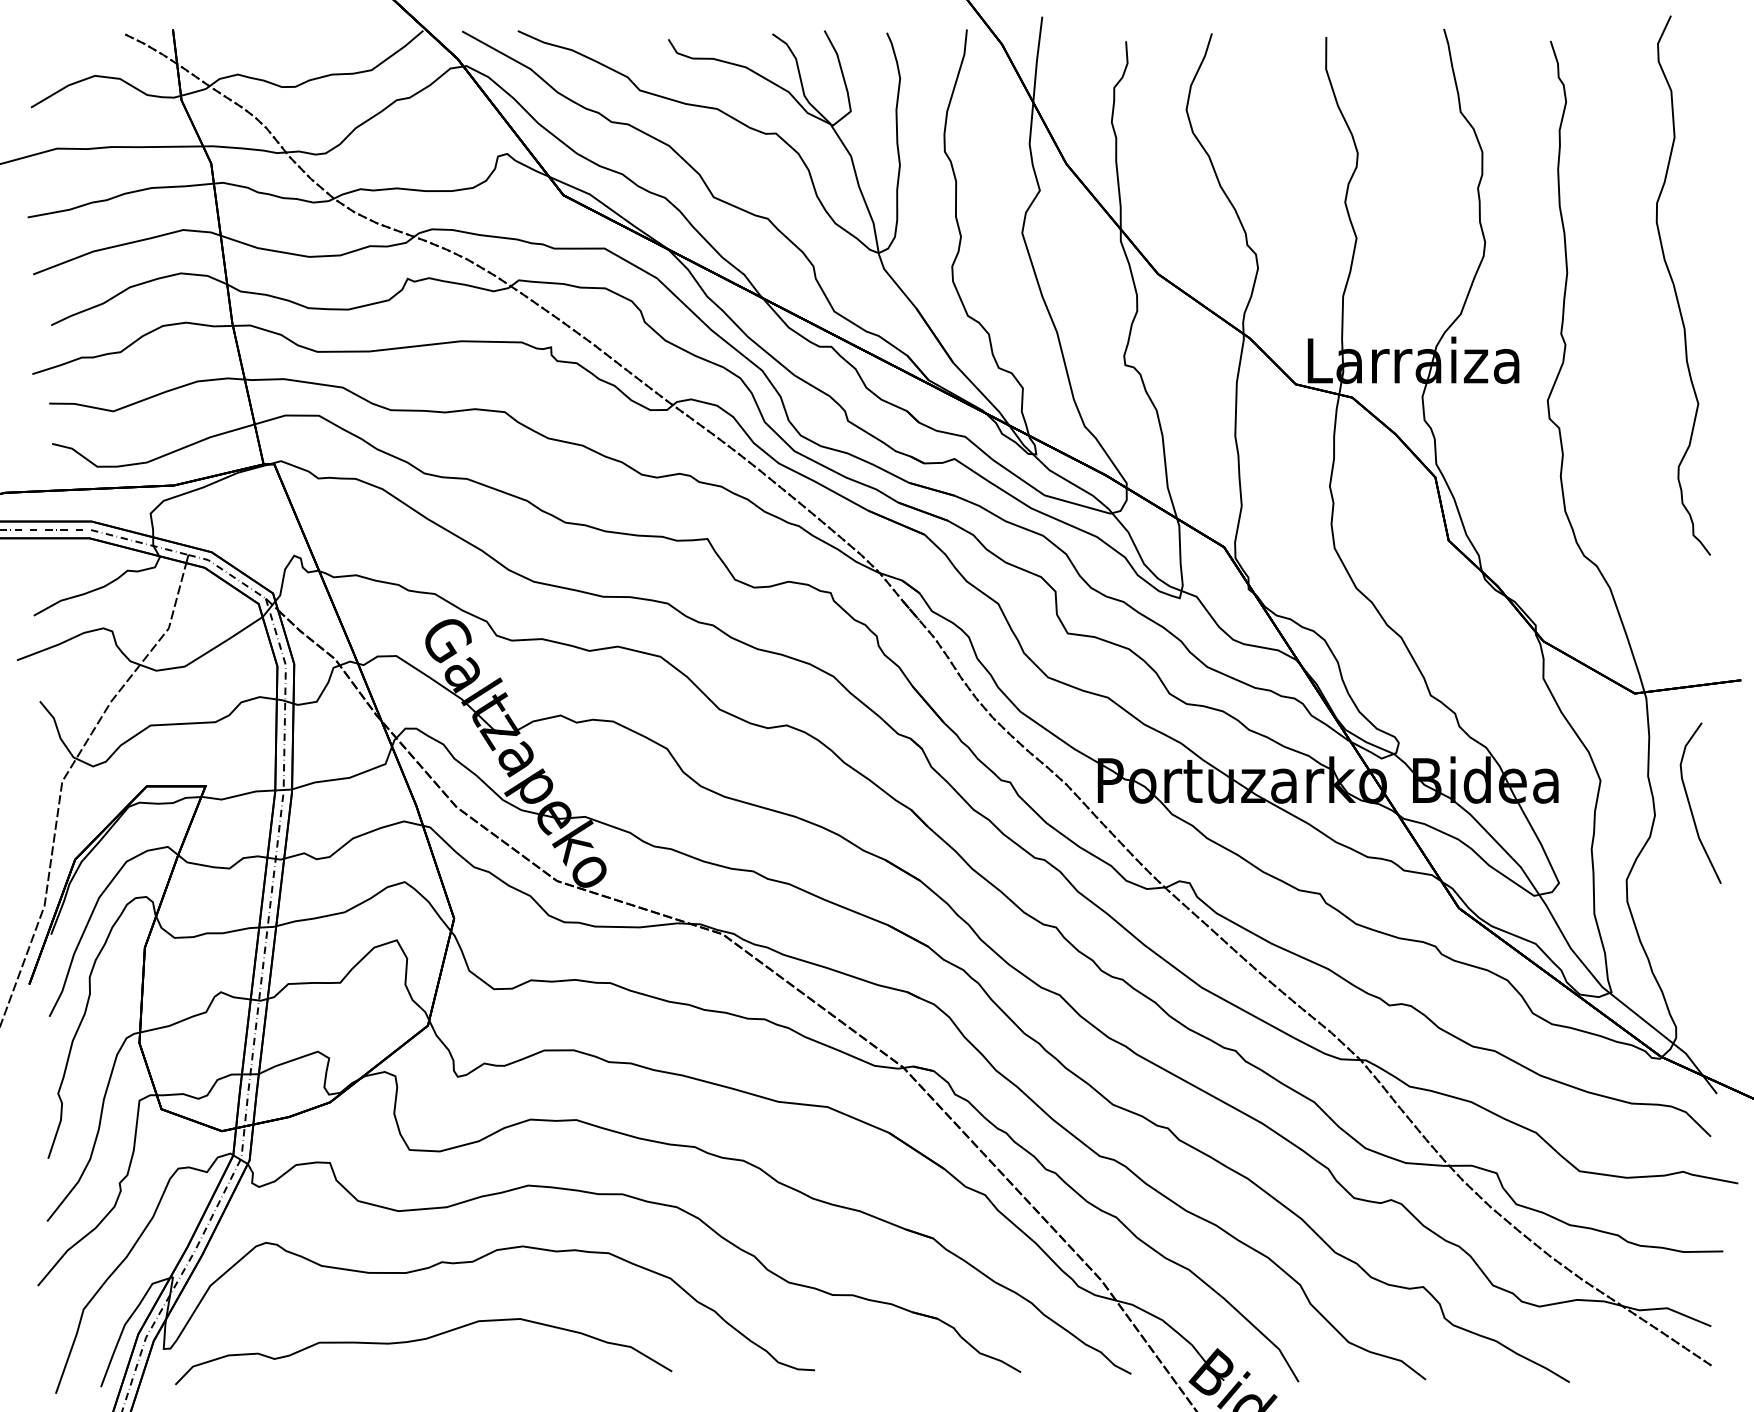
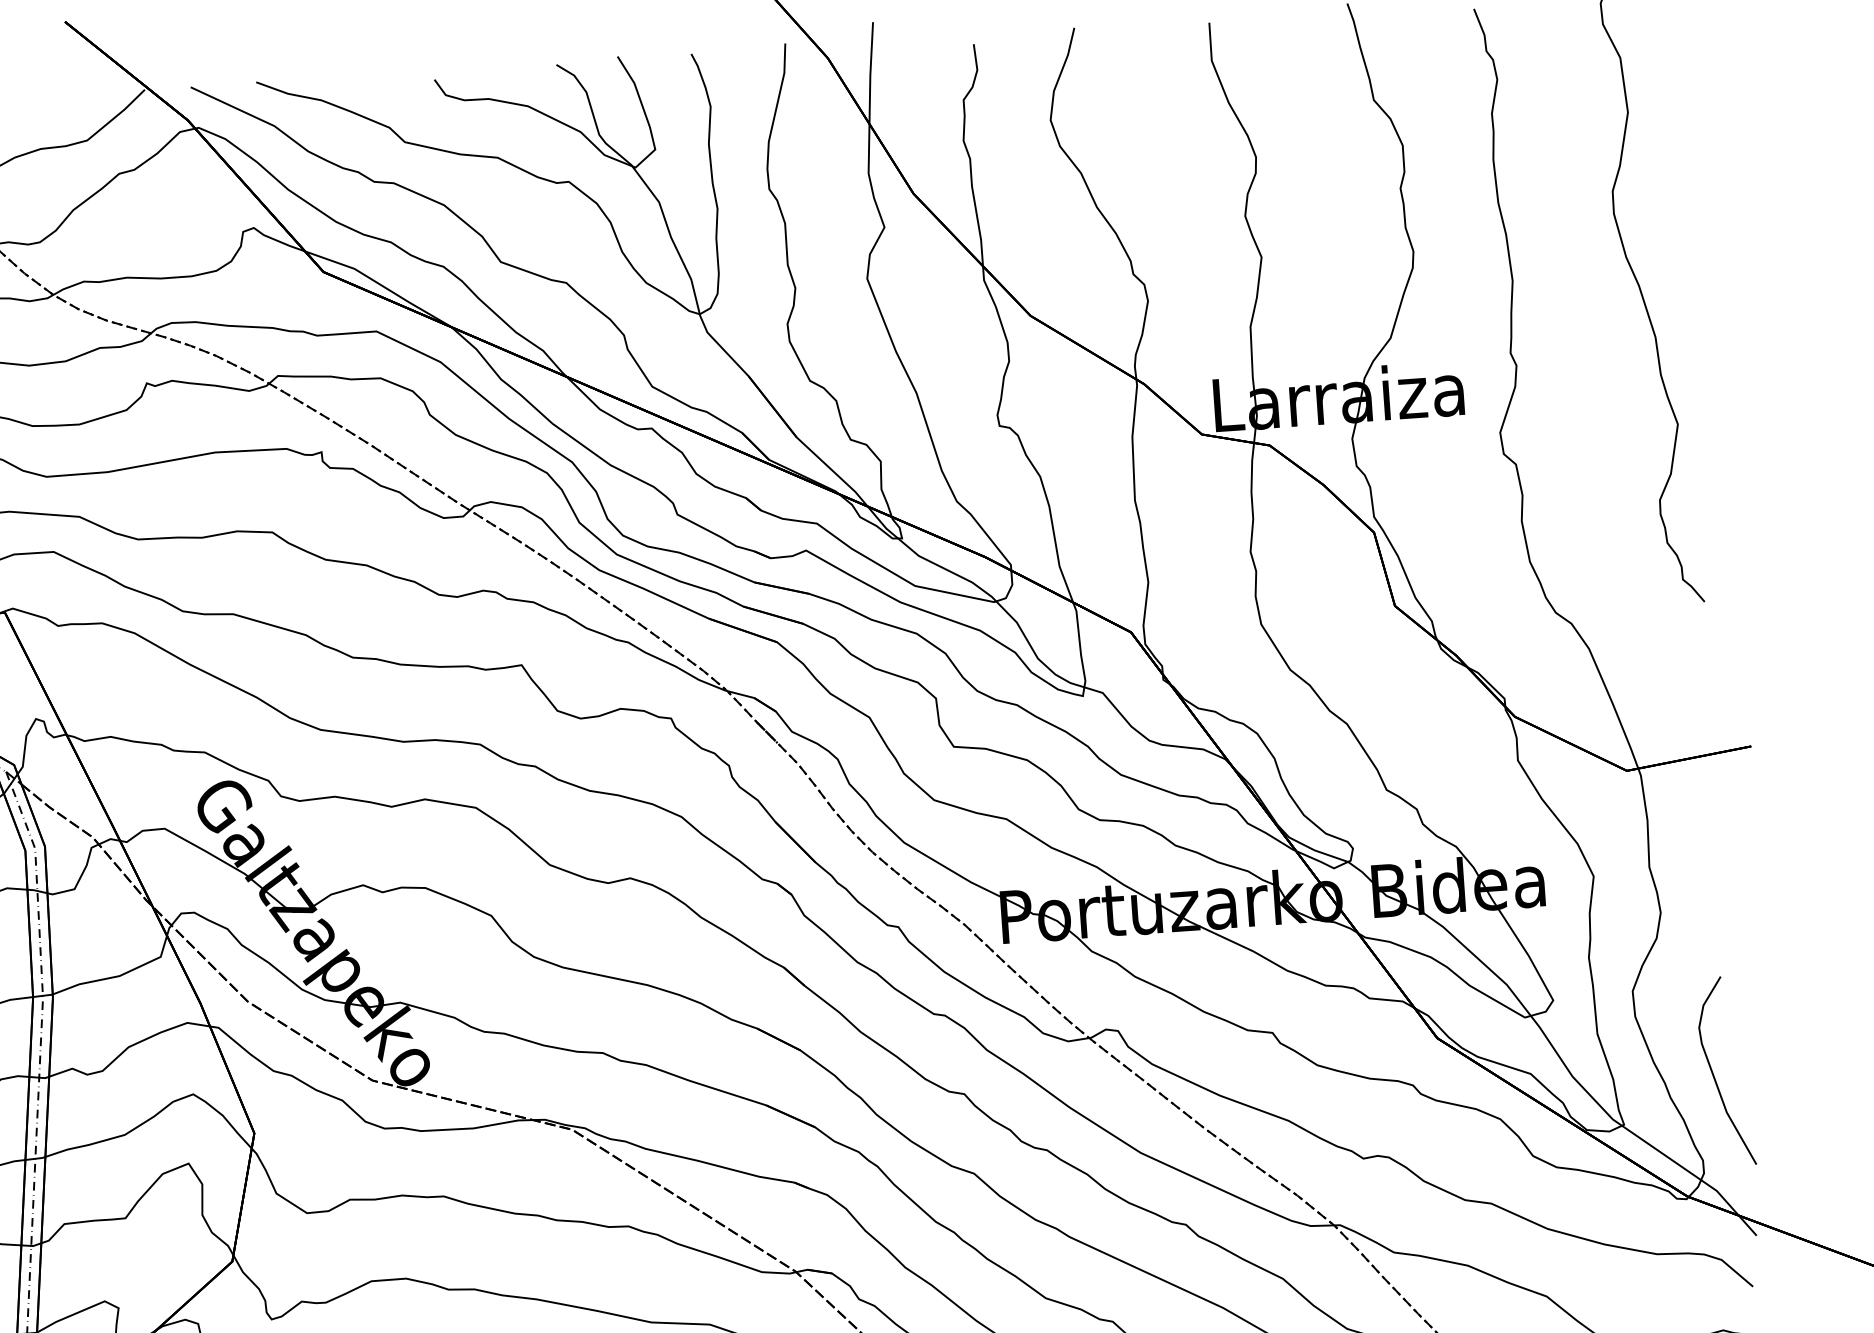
curve: (1690, 803) -> (1713, 1072), moved

